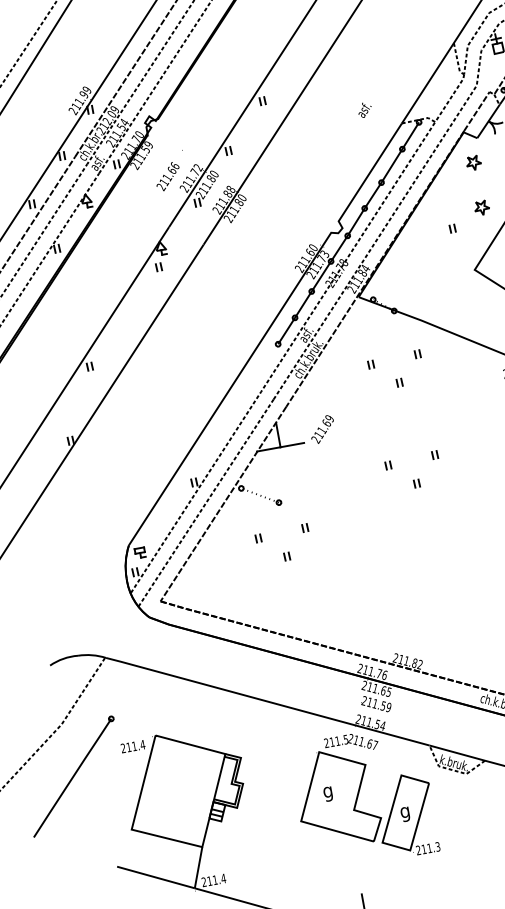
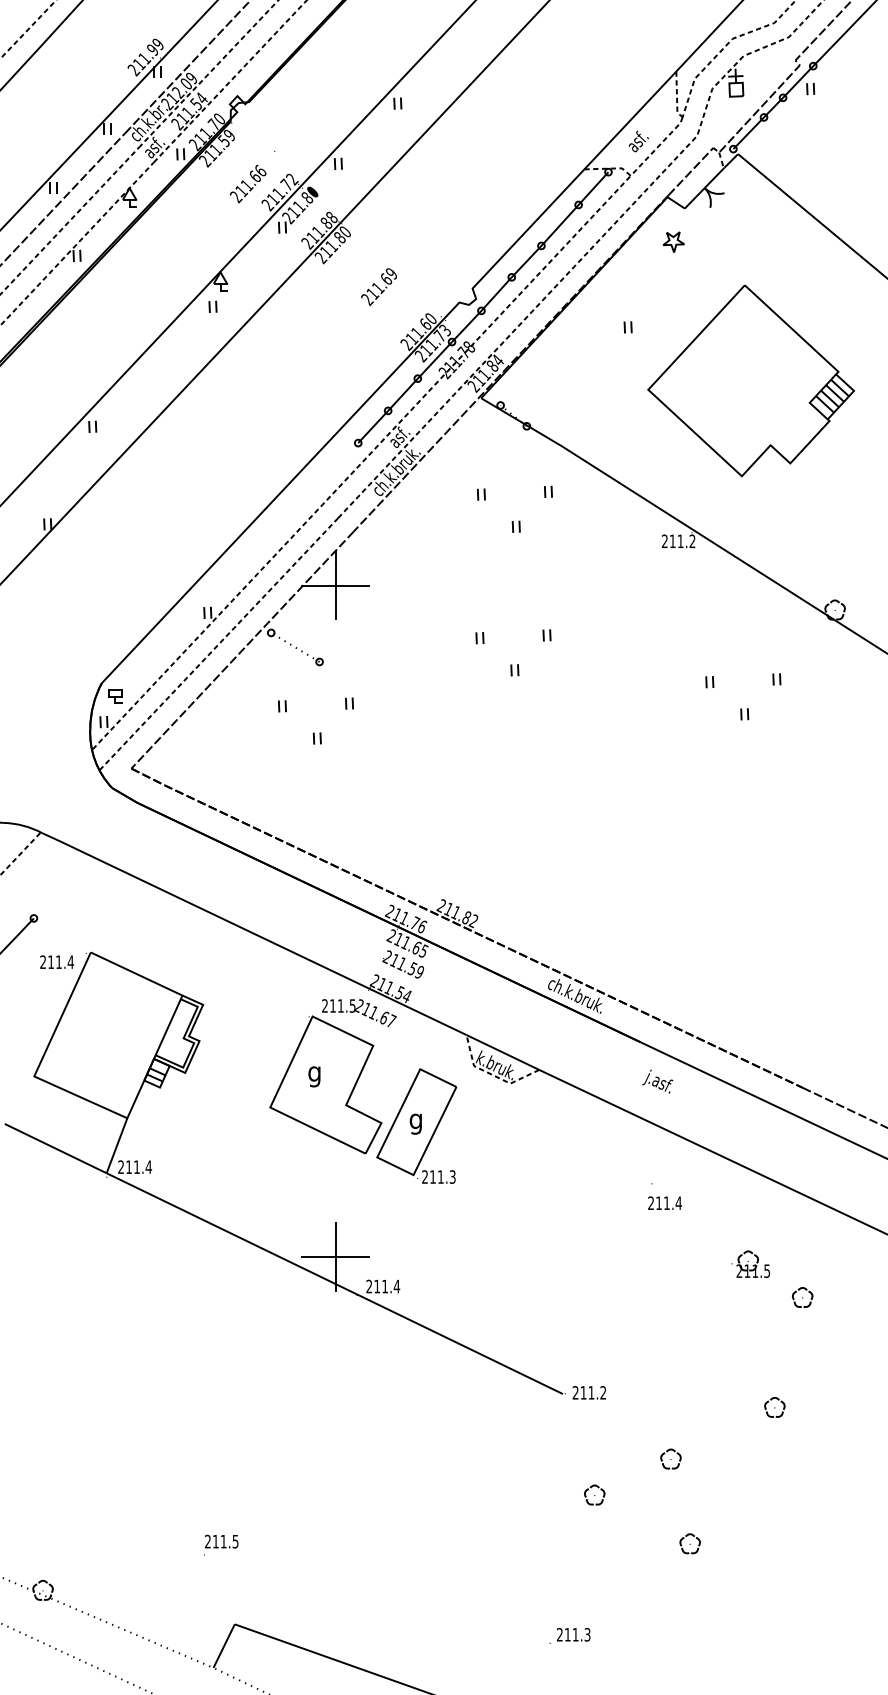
text: (364, 110) -> (638, 141), moved
part: (481, 207) -> (673, 305), removed
text: (322, 429) -> (378, 286), moved
line: (282, 458) -> (335, 602), added

